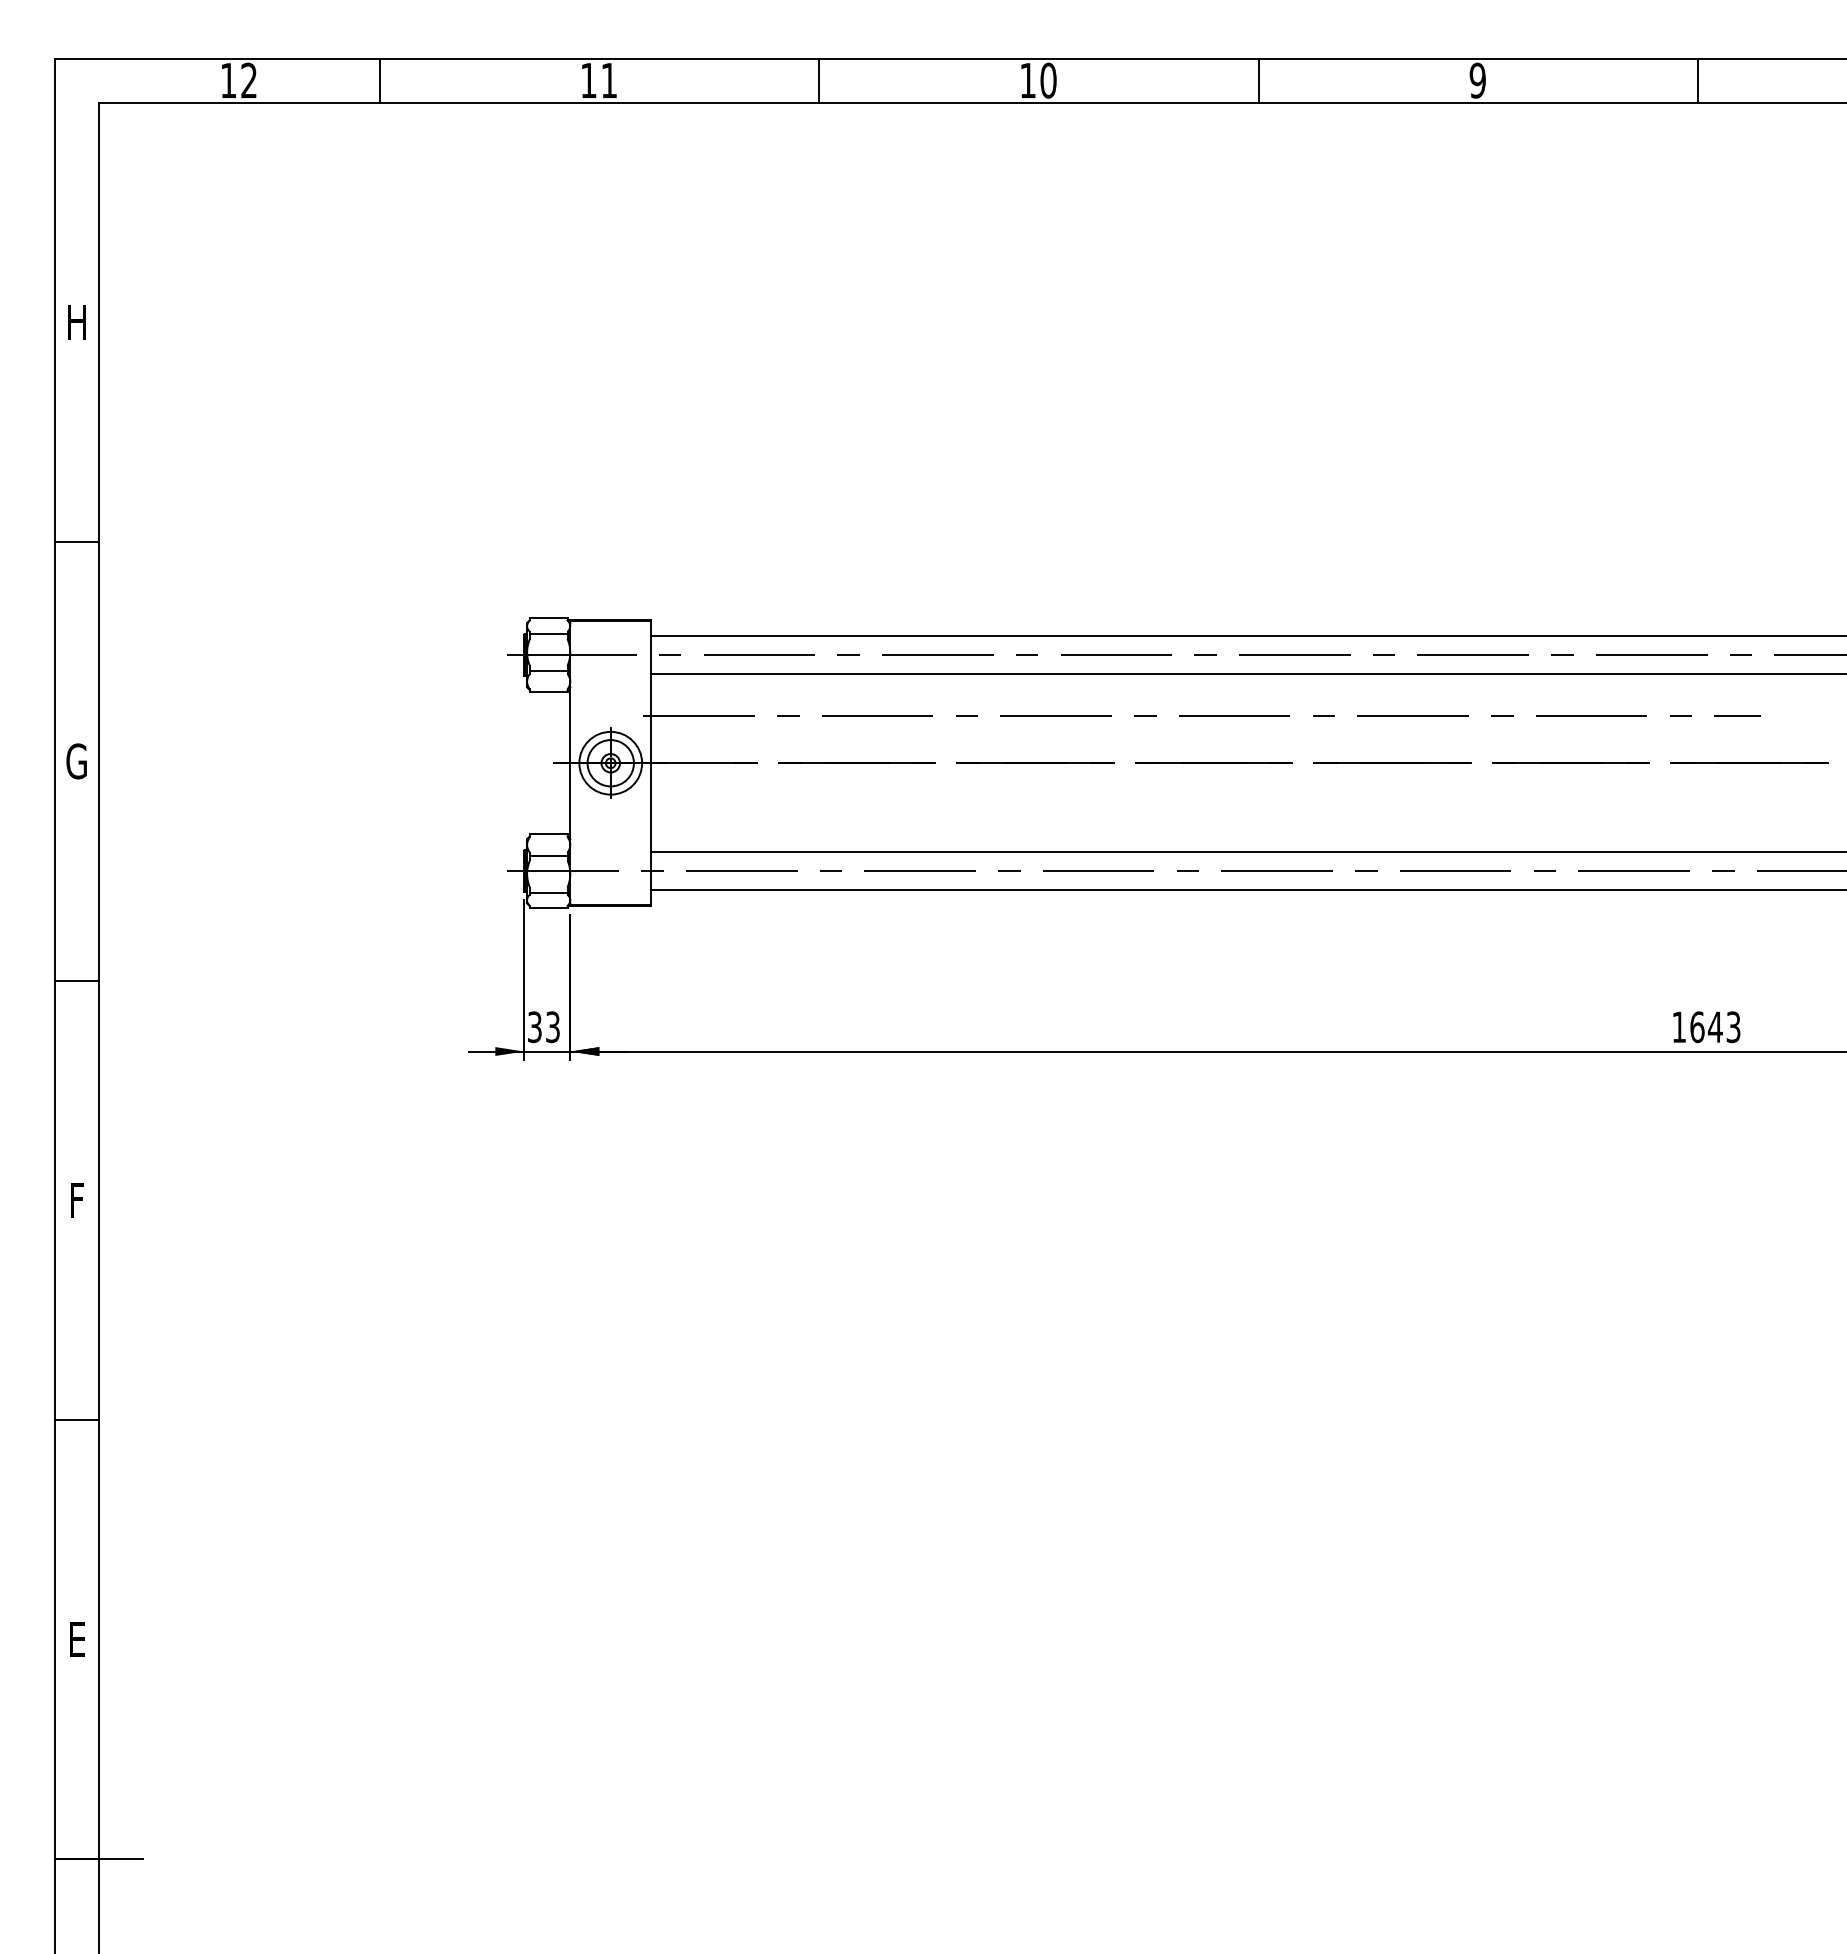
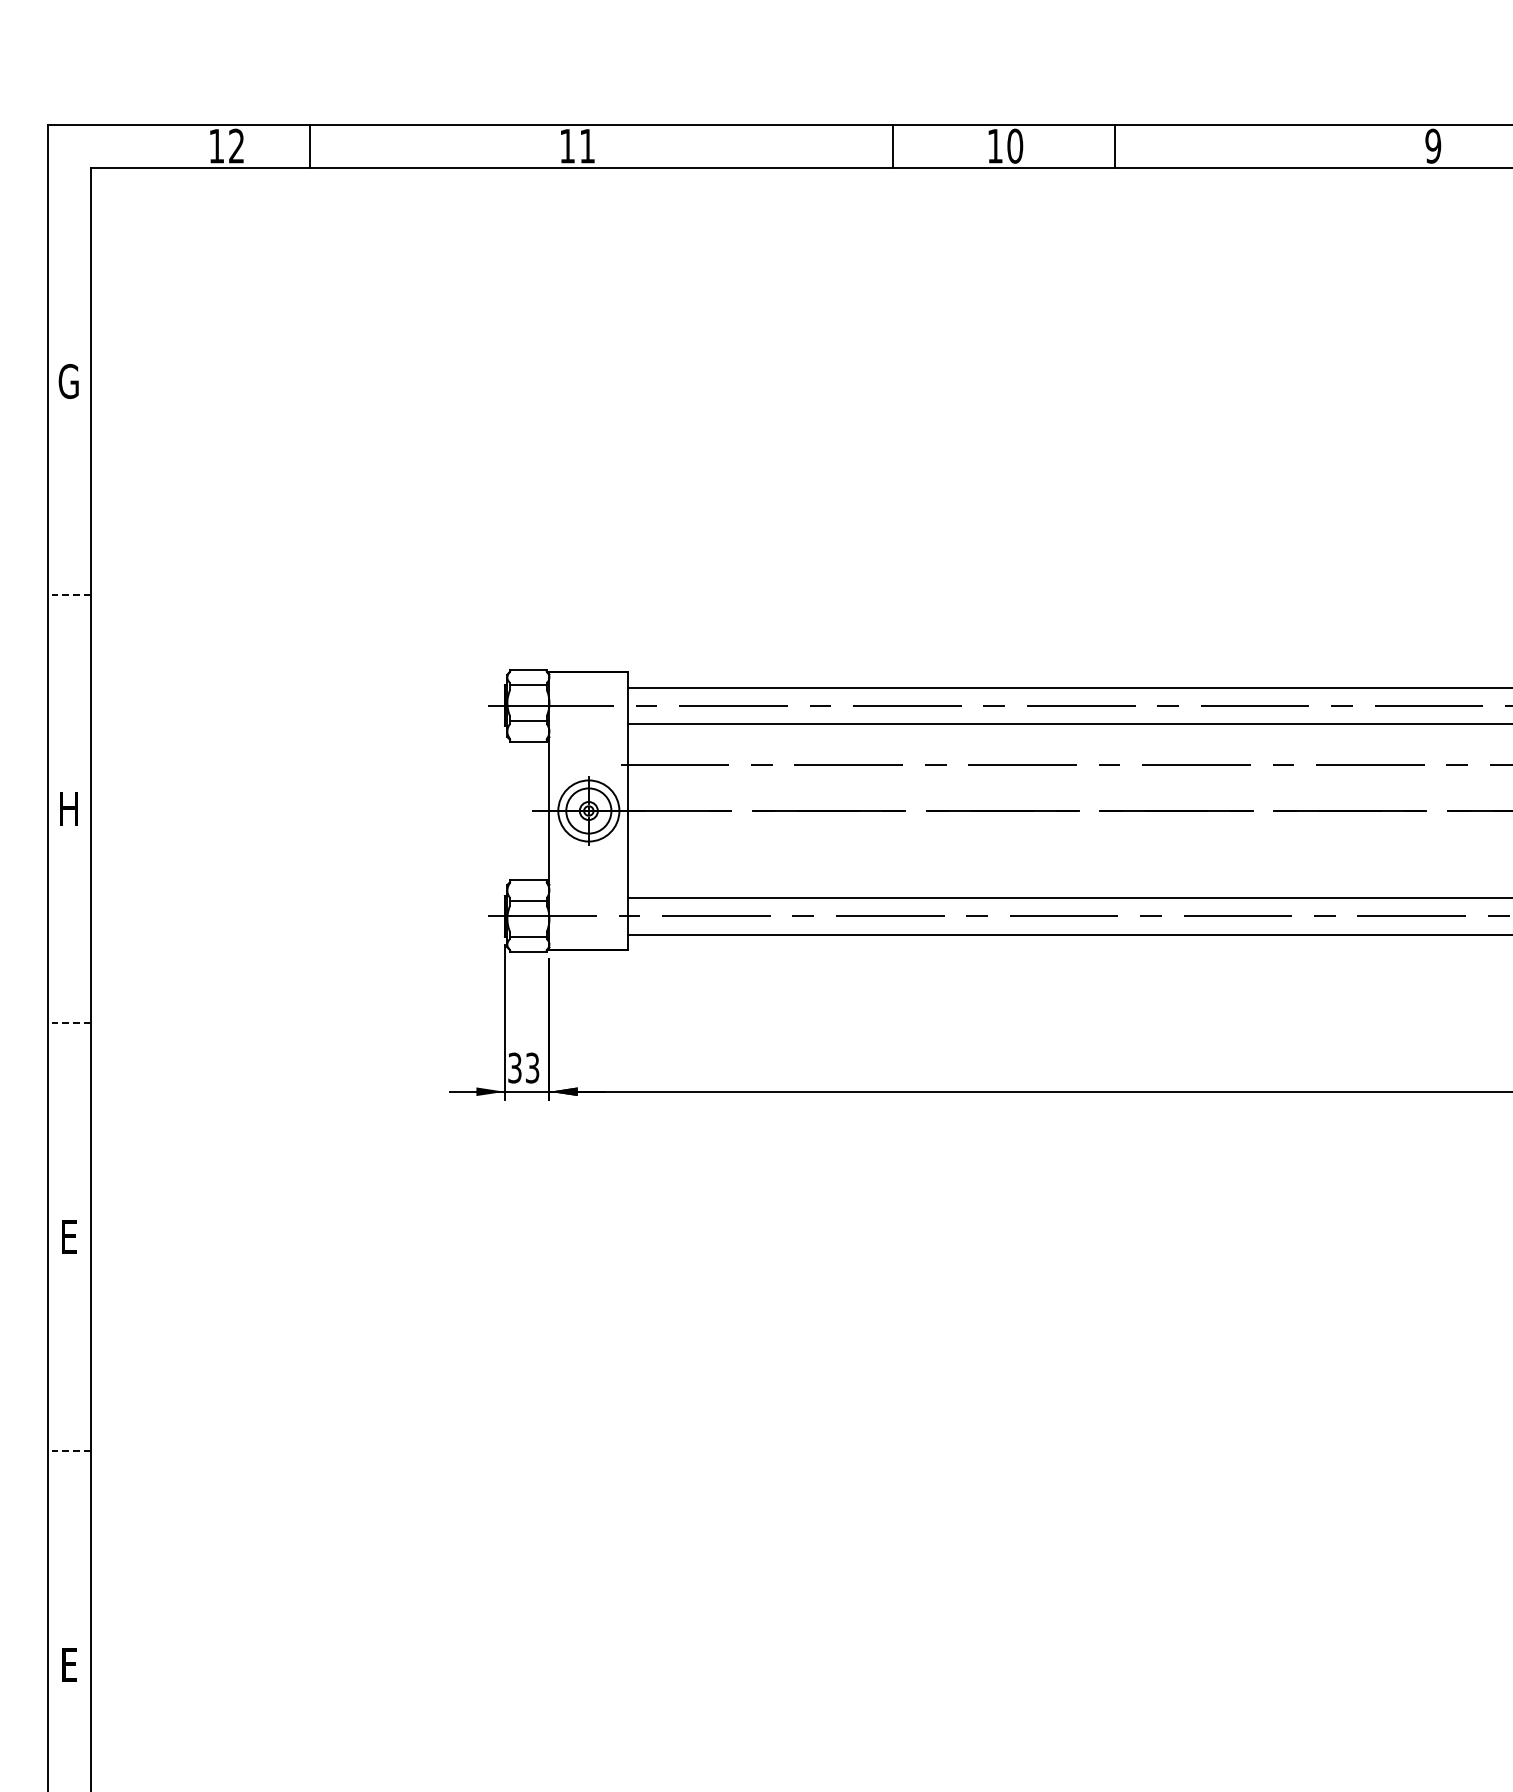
line: (380, 80) -> (310, 146), moved
line: (819, 80) -> (893, 146), moved
line: (1258, 80) -> (1114, 146), moved
text: (76, 322) -> (68, 381), H -> G
line: (77, 541) -> (69, 595), solid -> dashed
text: (76, 761) -> (68, 809), G -> H
line: (77, 980) -> (69, 1022), solid -> dashed
text: (77, 1200) -> (69, 1236), F -> E
line: (77, 1420) -> (69, 1451), solid -> dashed

